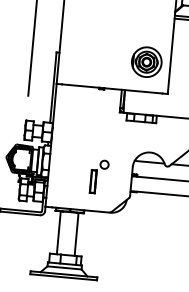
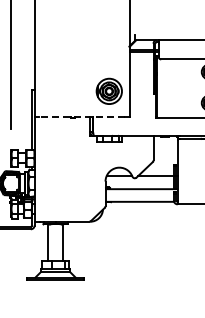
line: (112, 88) -> (82, 116), solid -> dashed
part: (98, 175) -> (77, 191), removed

